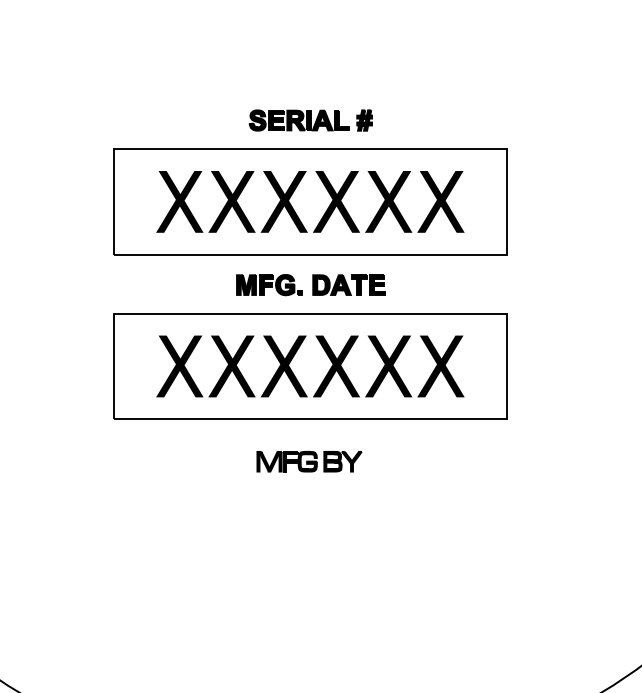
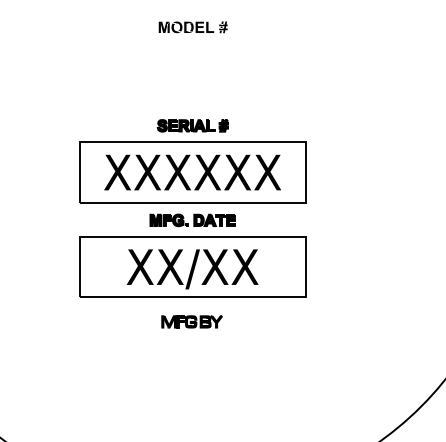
text: (310, 370) -> (192, 269), XXXXXX -> XX/XX

